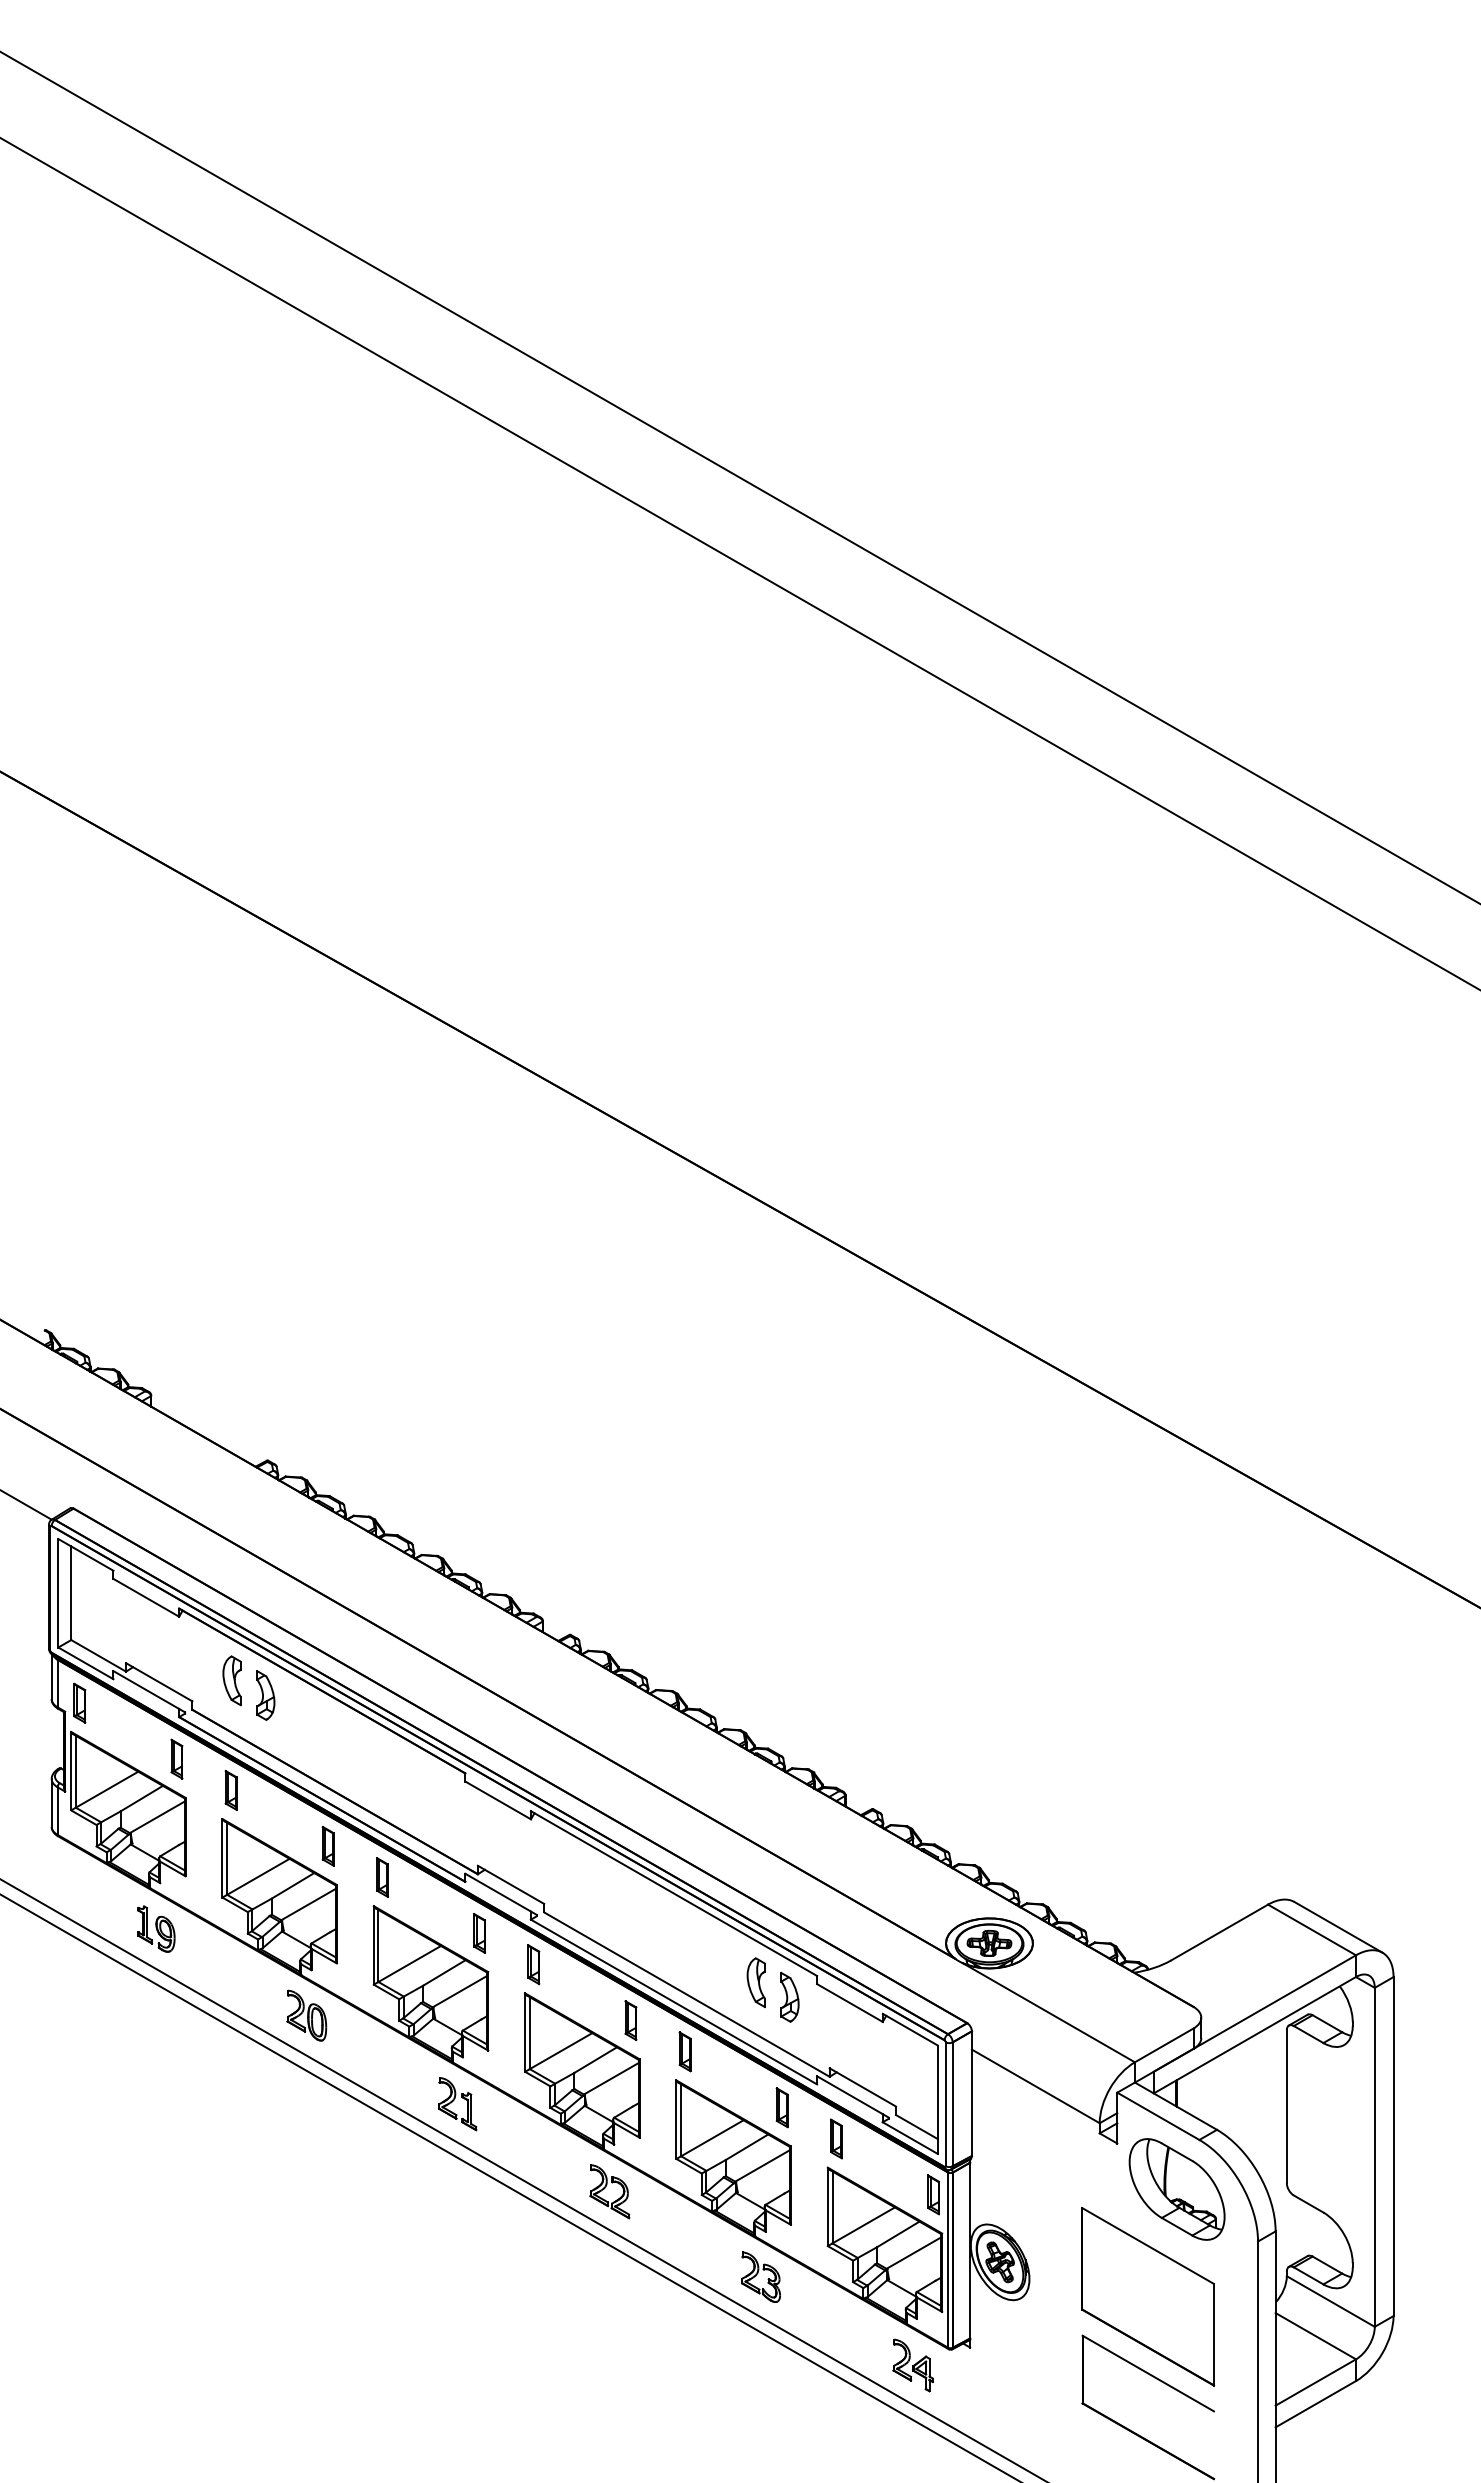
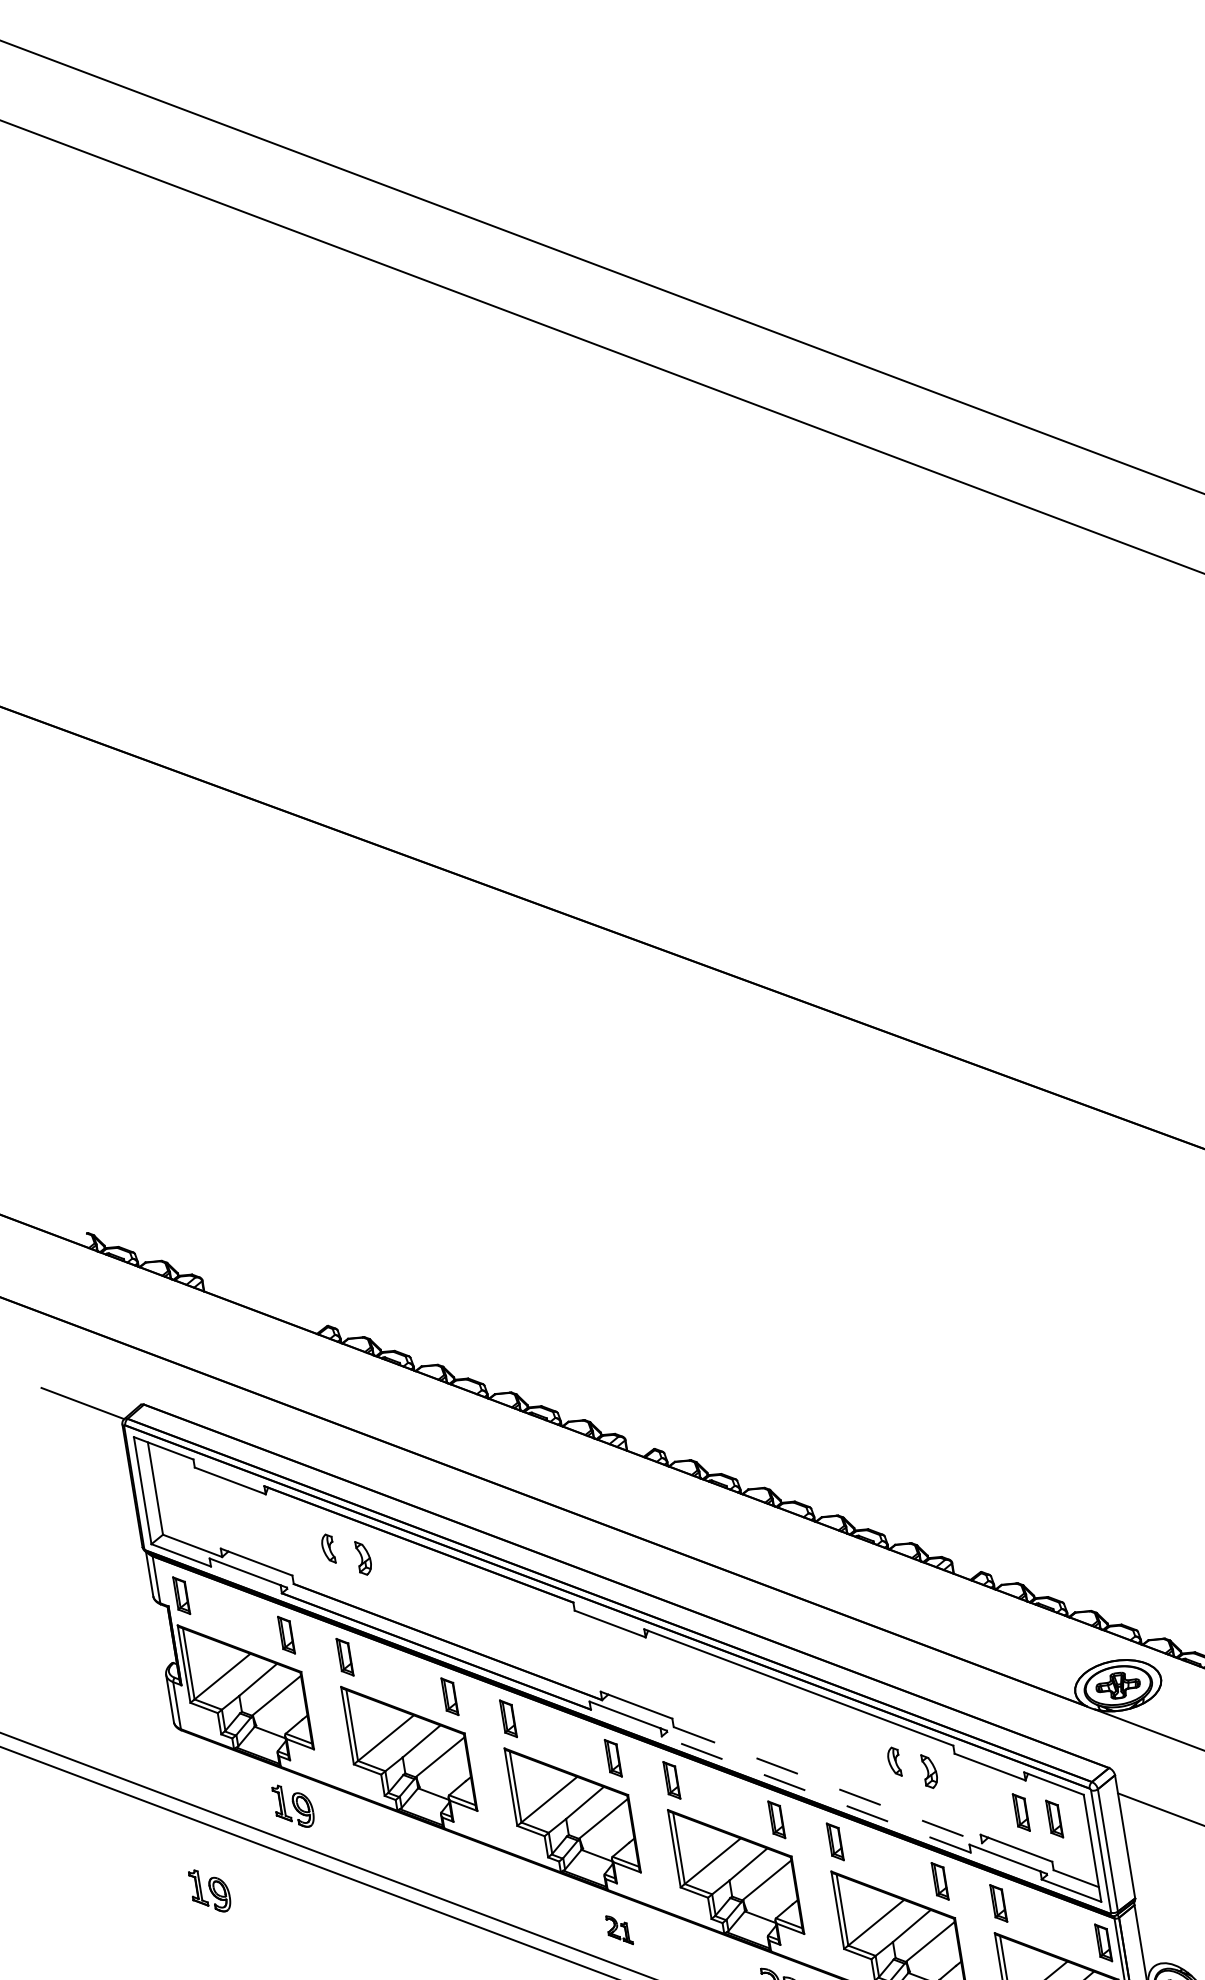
part: (231, 1680) -> (327, 1548), size x0.6
part: (265, 1695) -> (363, 1558), size x0.7
part: (755, 1982) -> (893, 1762), size x0.6
line: (686, 1994) -> (827, 1785), solid -> dashed
part: (789, 1997) -> (929, 1771), size x0.7
part: (60, 1998) -> (210, 1890), added
line: (673, 2001) -> (815, 1794), solid -> dashed
part: (306, 2015) -> (455, 1867), removed
part: (873, 2052) -> (1021, 1812), added
part: (904, 2064) -> (1053, 1818), added
part: (457, 2104) -> (619, 1930), size x0.6

